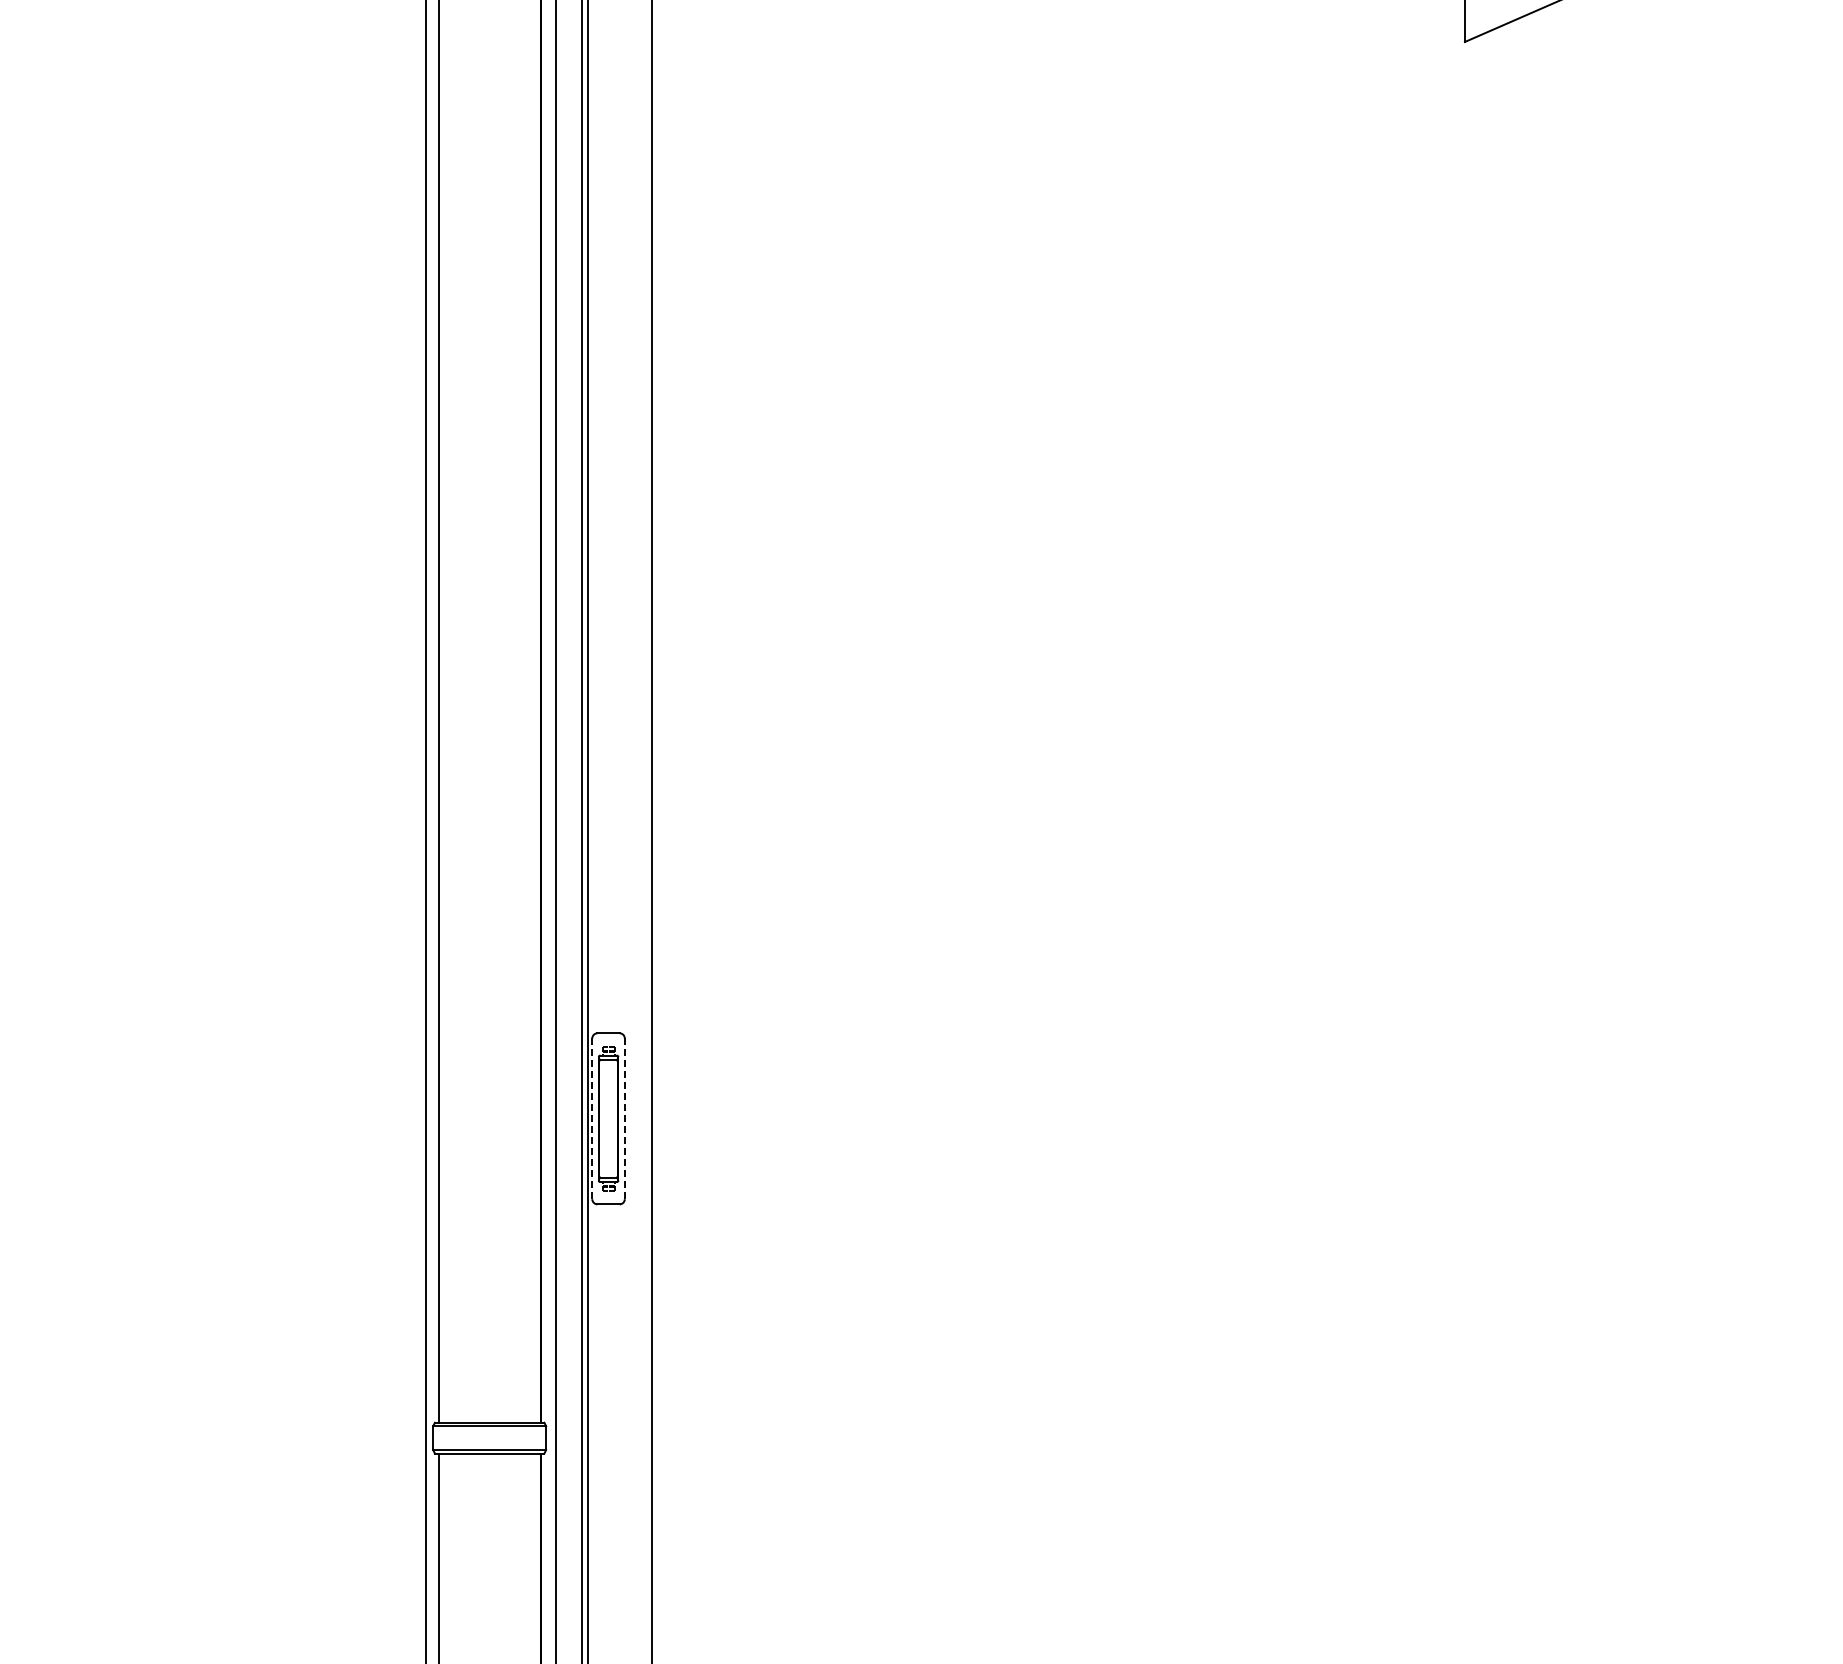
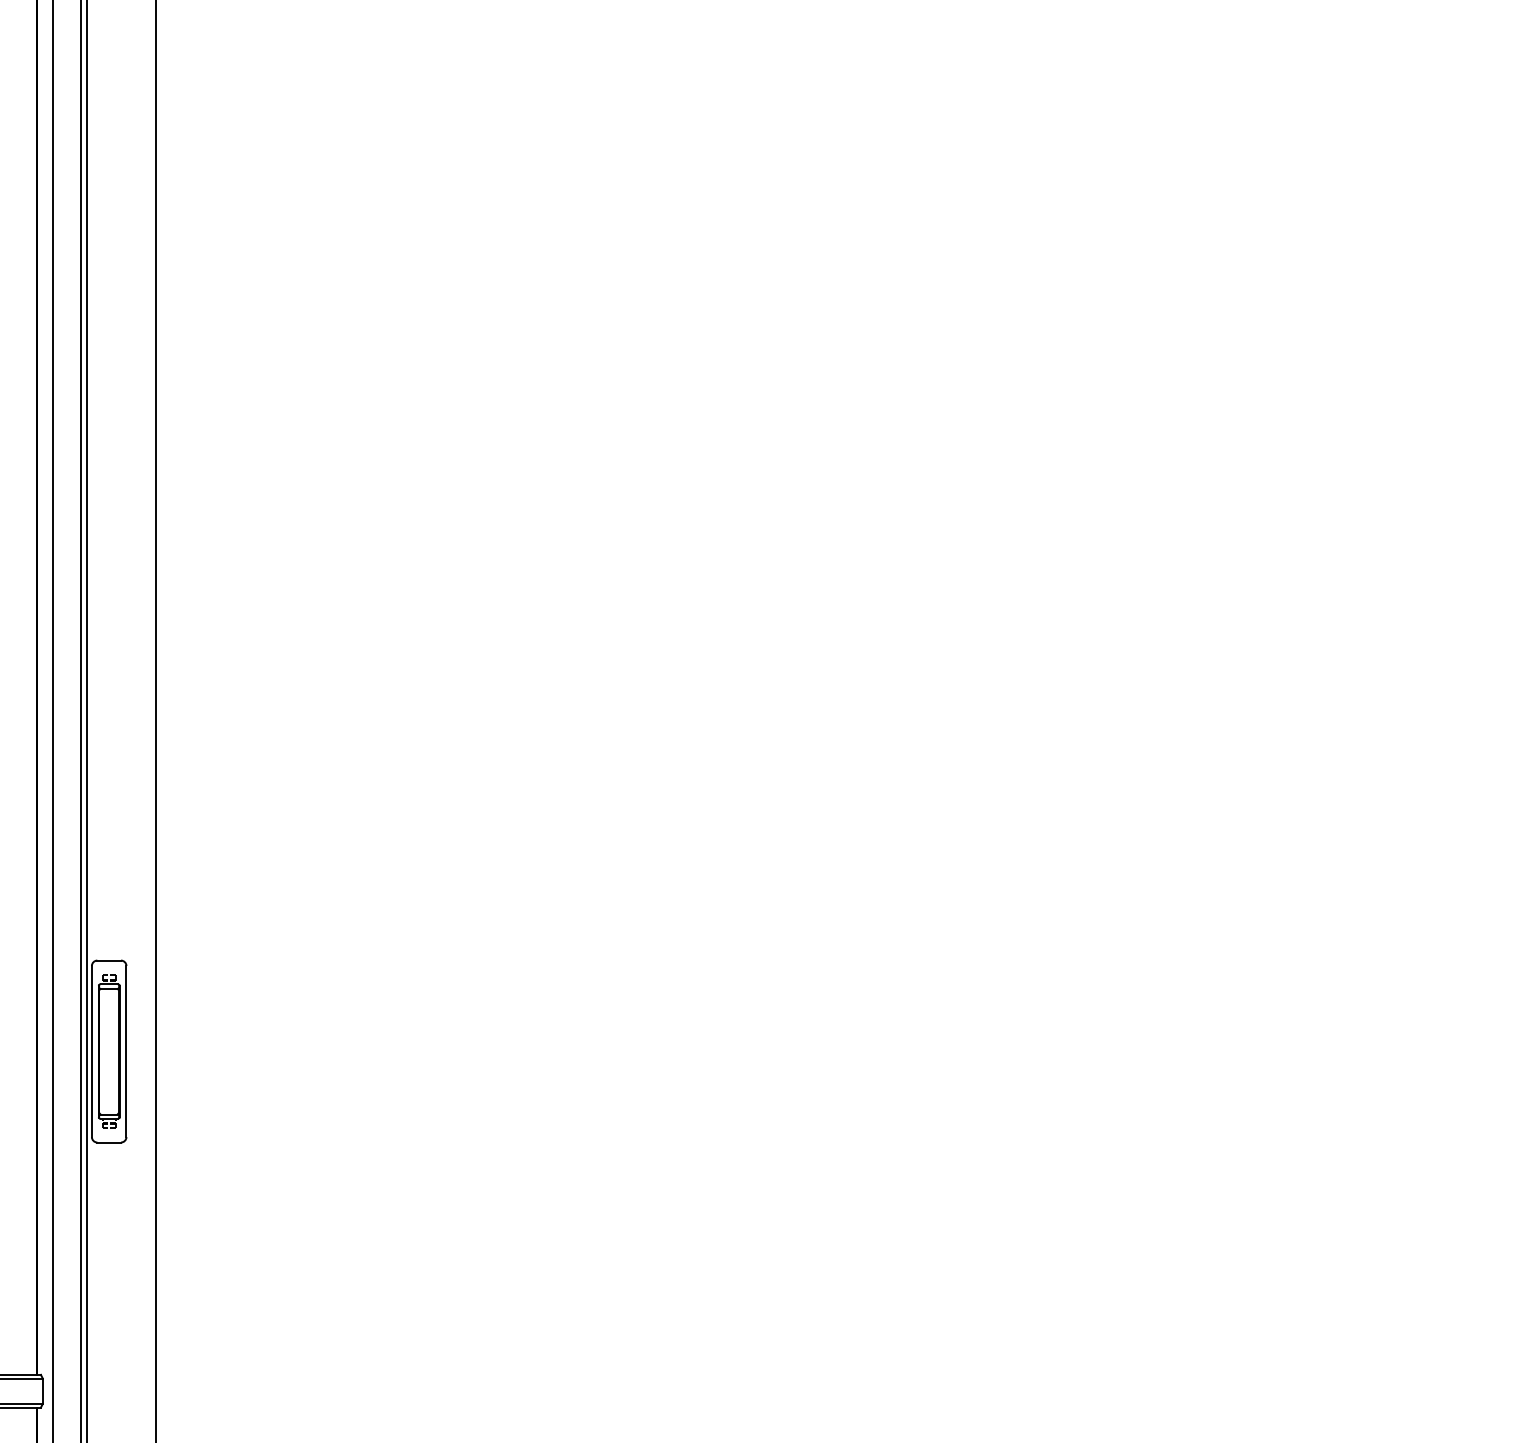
line: (592, 1119) -> (92, 1052), dashed -> solid
line: (624, 1119) -> (126, 1052), dashed -> solid

